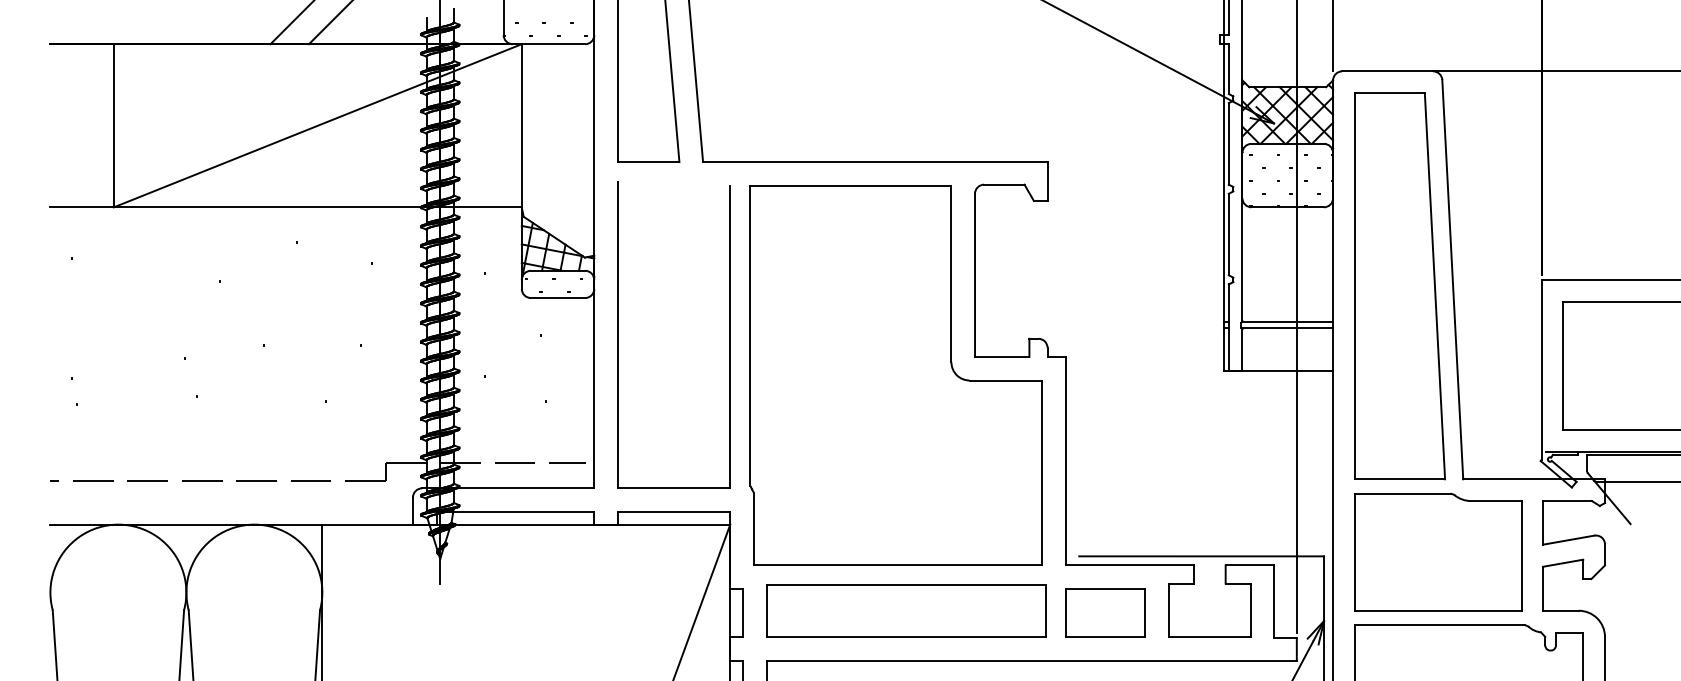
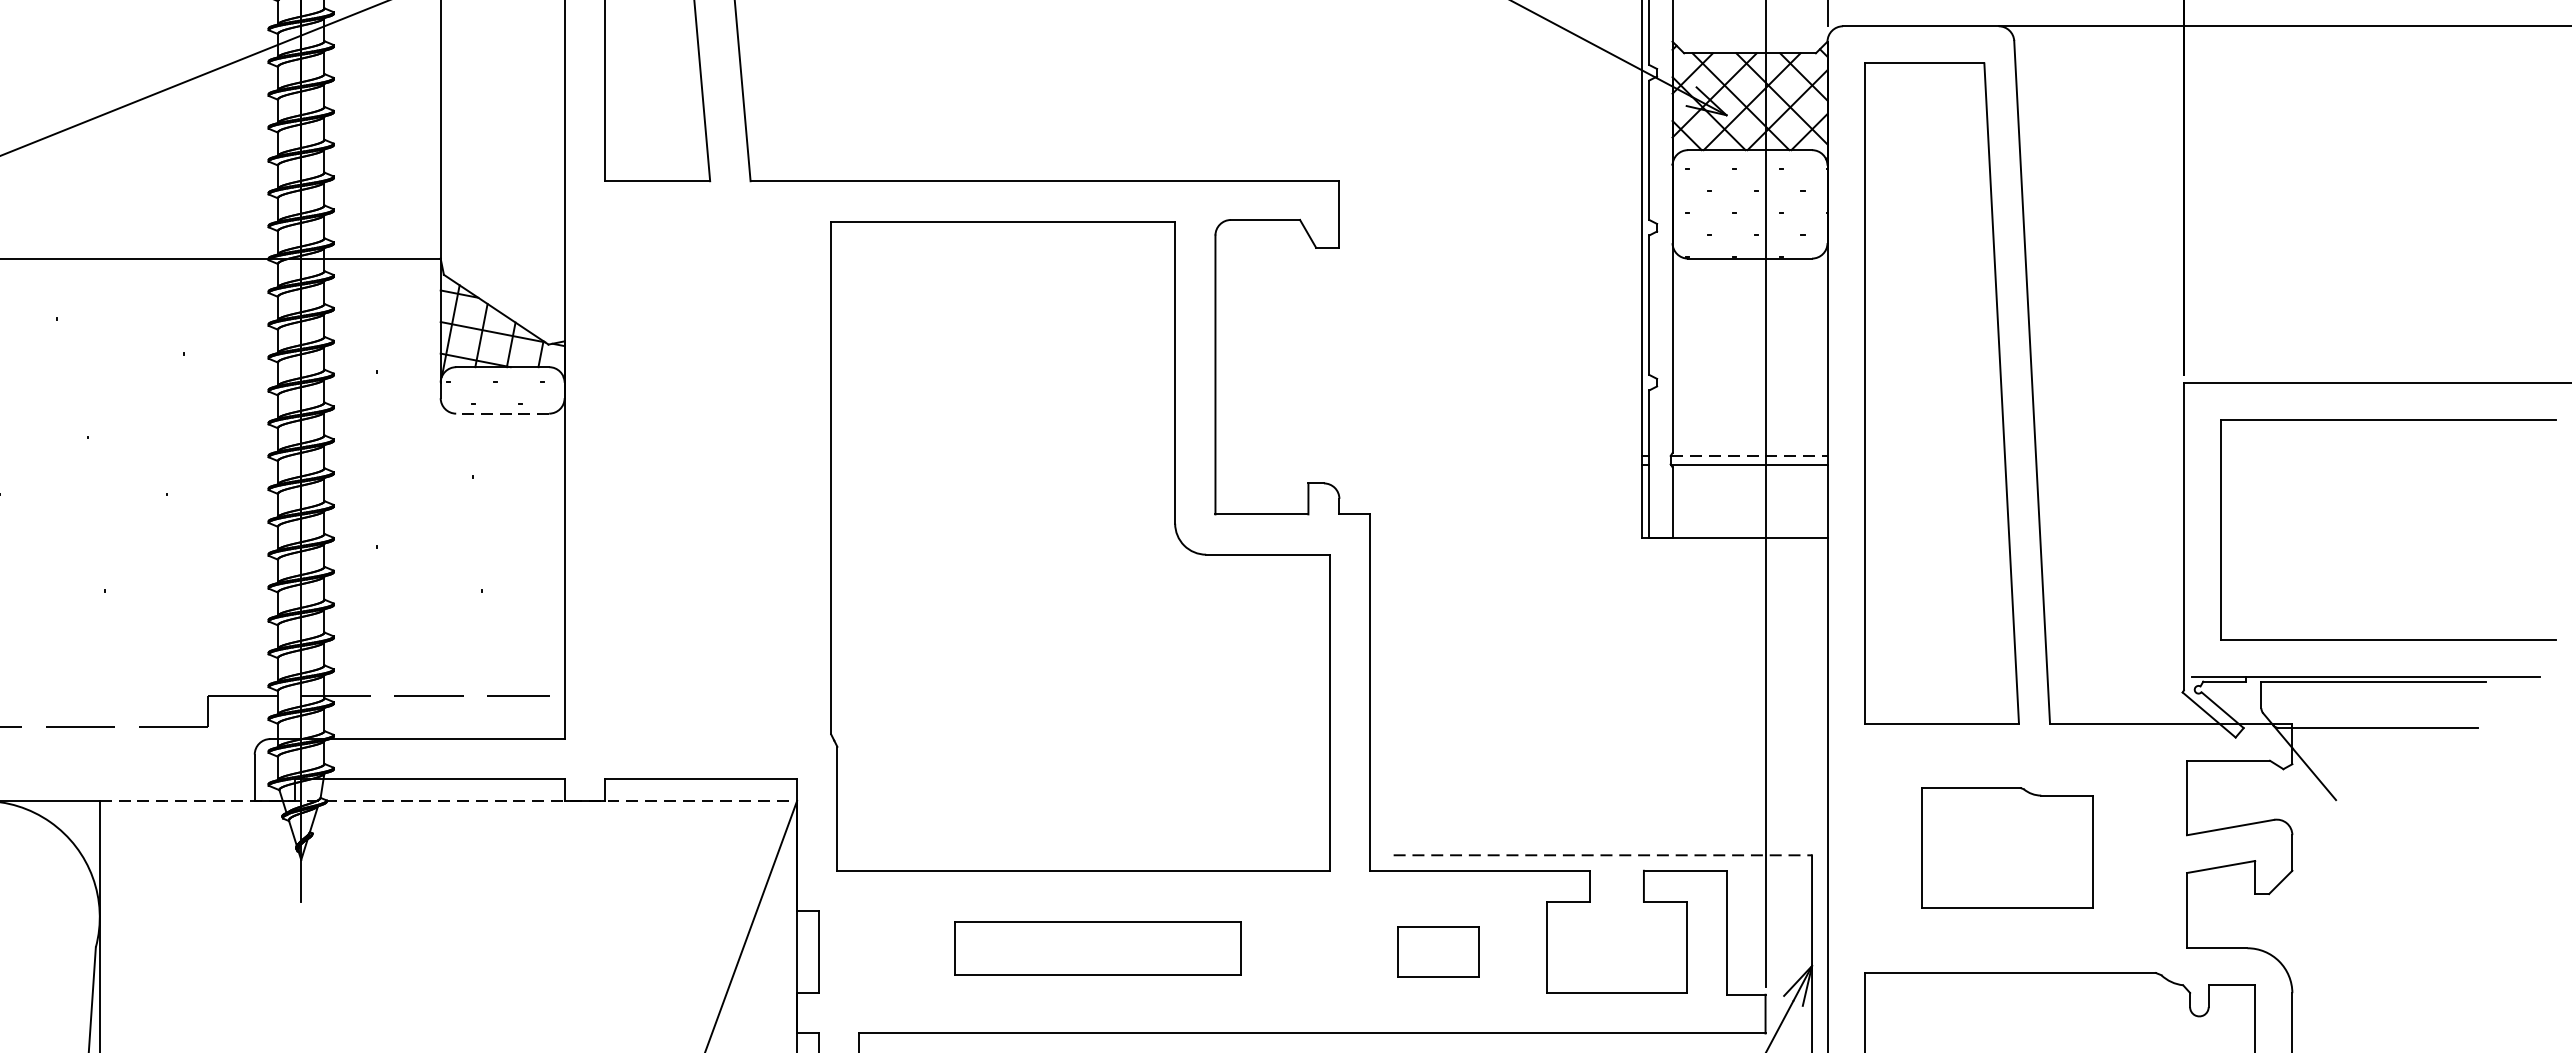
line: (557, 298) -> (501, 414), solid -> dashed
line: (1287, 322) -> (1749, 455), solid -> dashed
part: (618, 334) -> (606, 476), removed
line: (526, 524) -> (448, 800), solid -> dashed
part: (1438, 551) -> (2007, 846), size x0.6
line: (1202, 556) -> (1604, 855), solid -> dashed
part: (906, 610) -> (1098, 947), size x0.6
part: (1105, 612) -> (1438, 951), size x0.6

